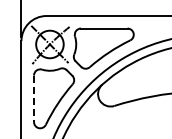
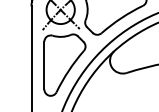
line: (34, 99) -> (44, 66), dashed -> solid

